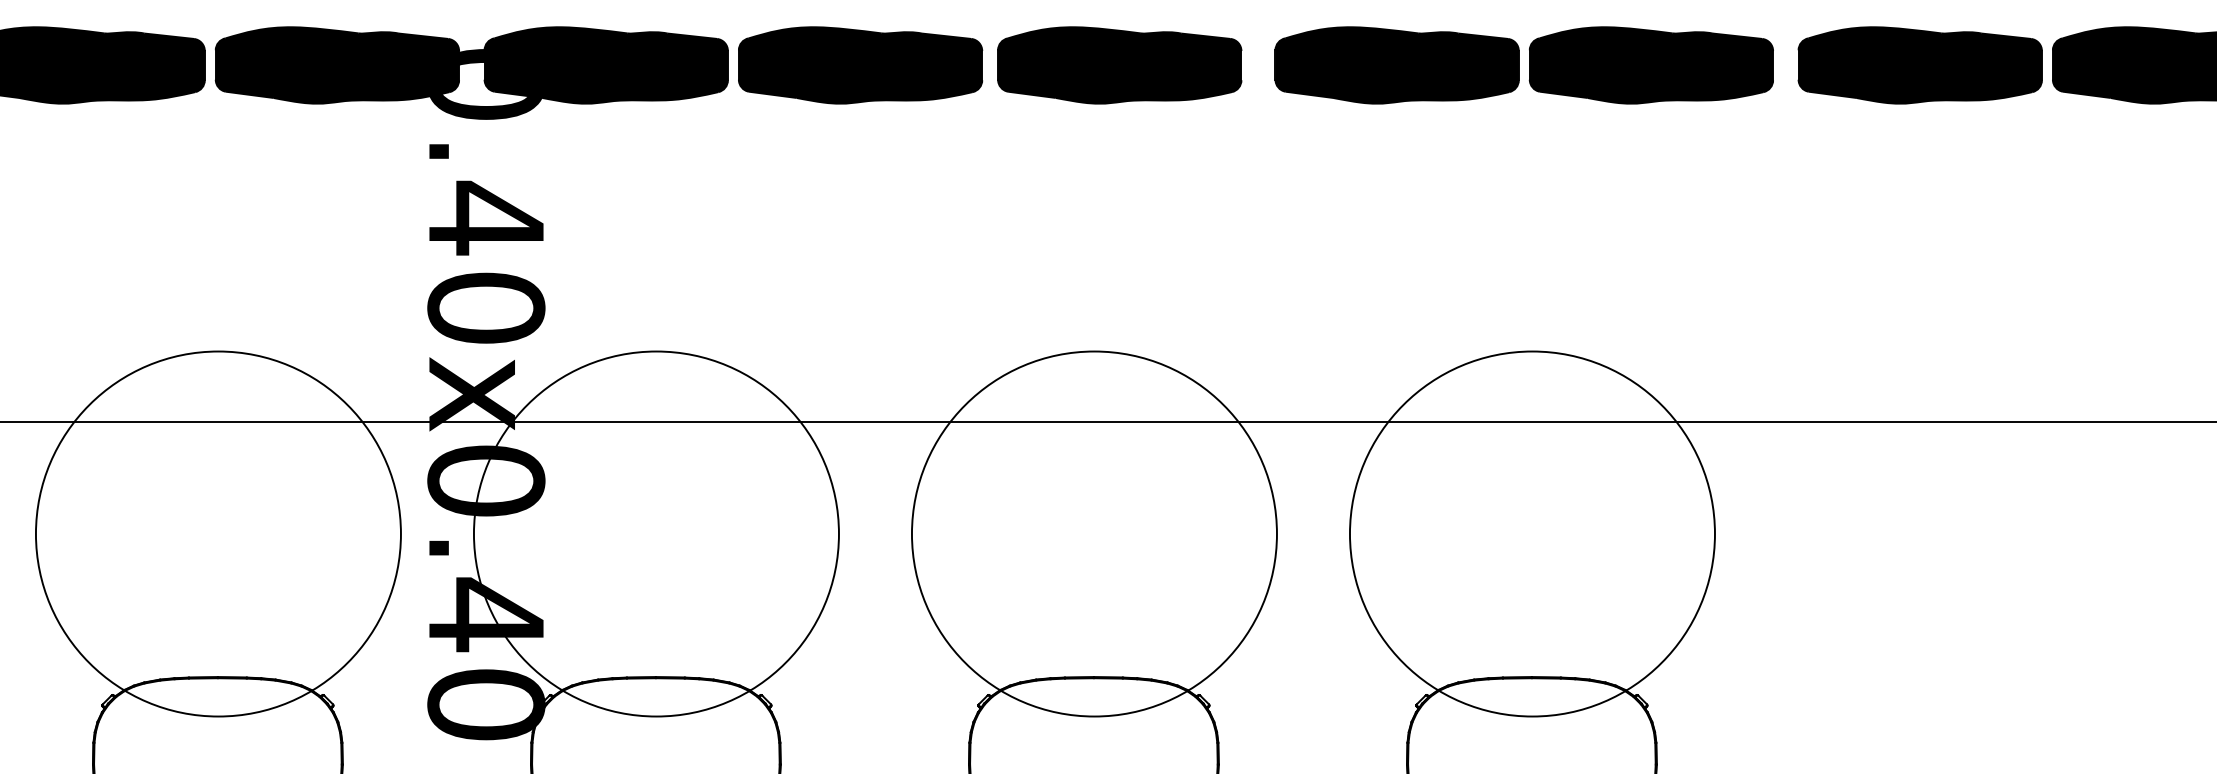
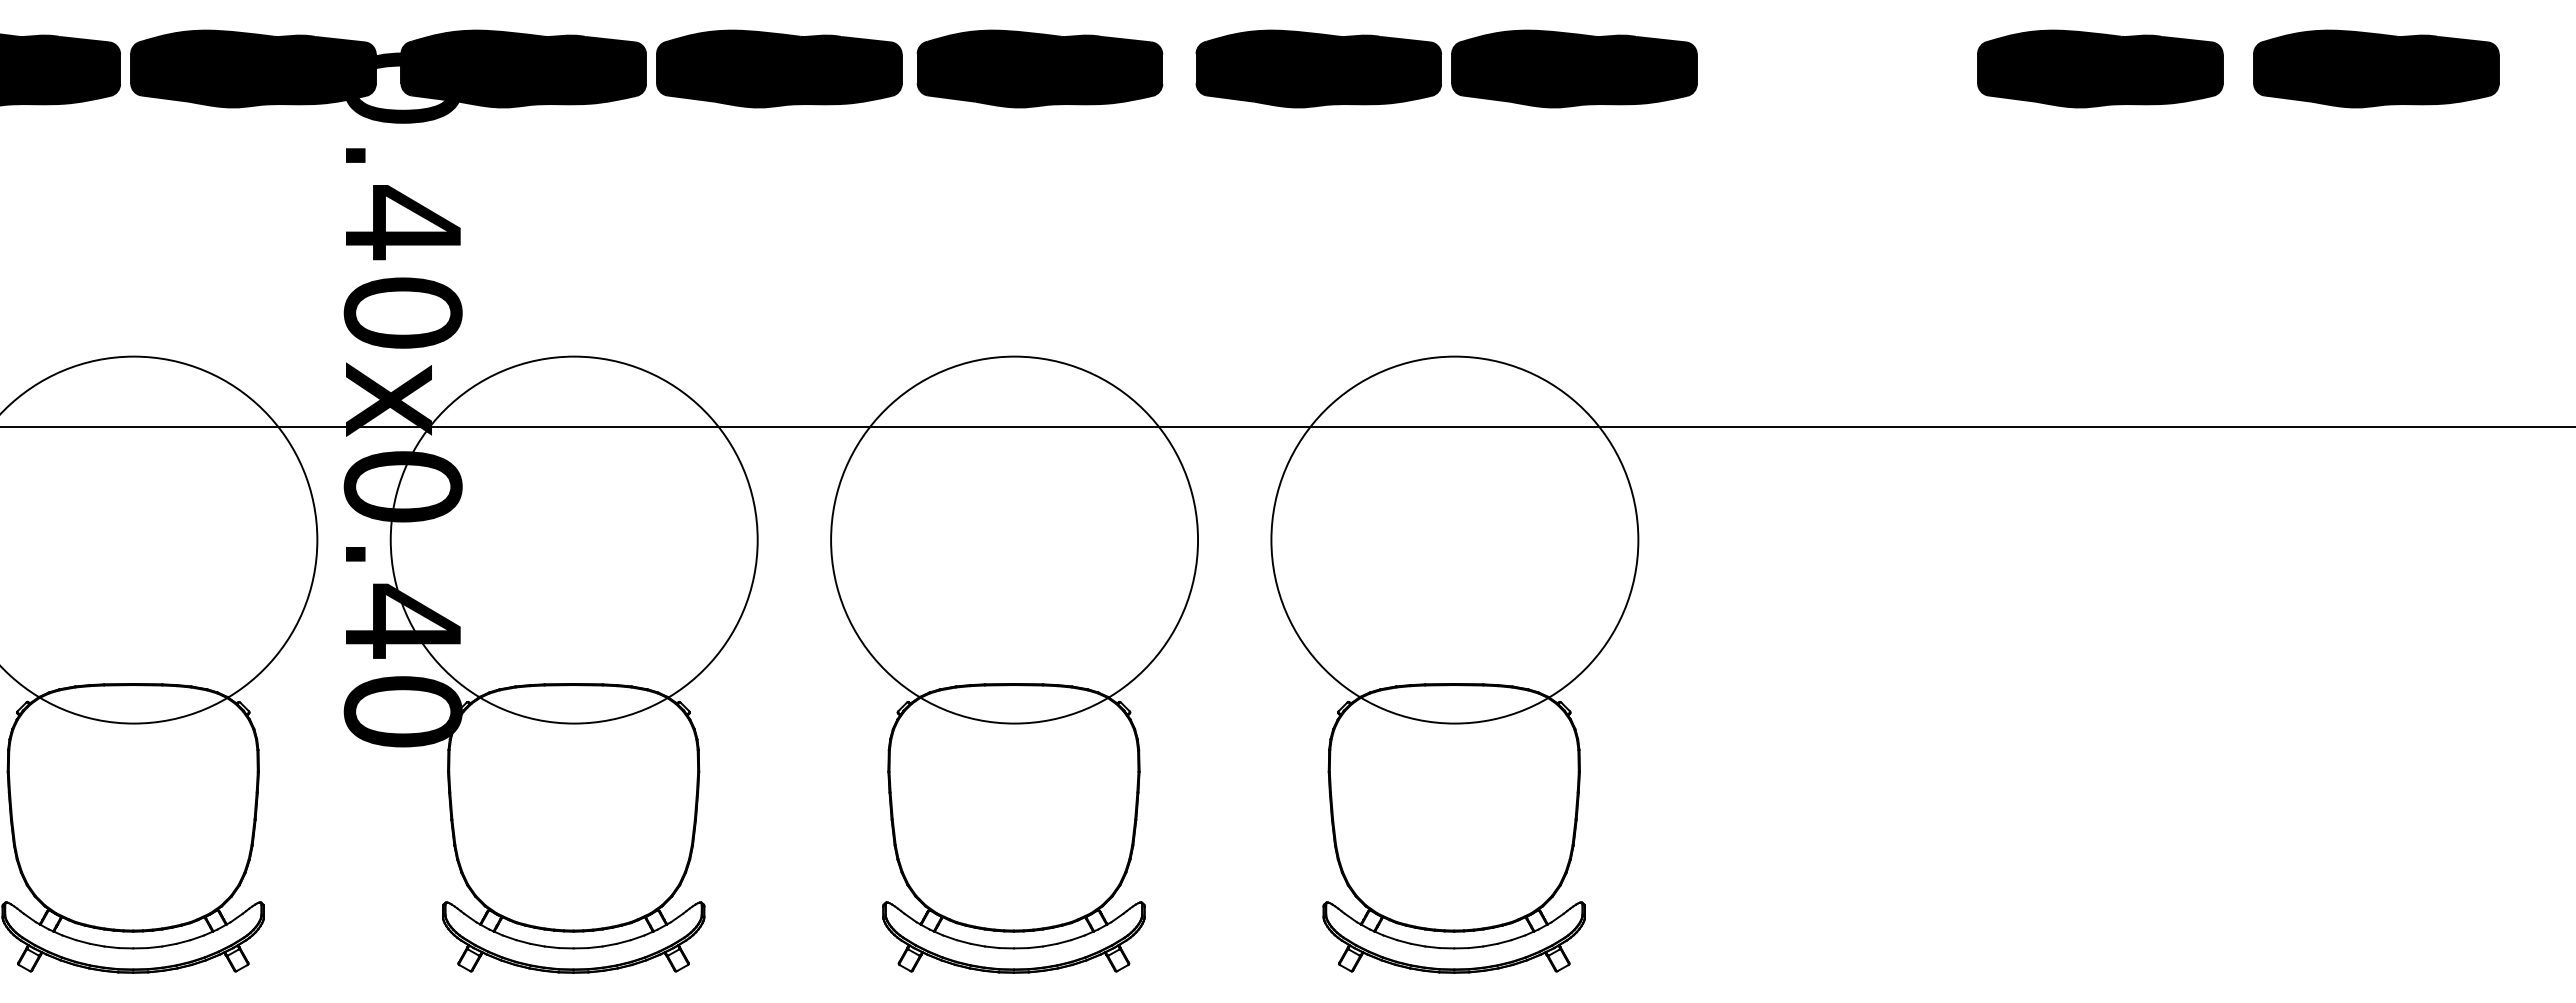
part: (1920, 64) -> (1844, 68), removed

